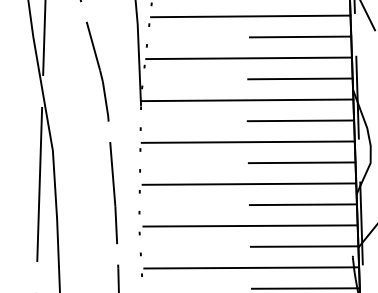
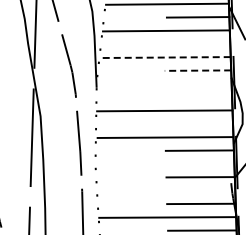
line: (299, 36) -> (197, 43), removed
line: (247, 58) -> (164, 57), solid -> dashed
line: (299, 78) -> (197, 70), solid -> dashed
line: (246, 99) -> (163, 83), removed
line: (299, 121) -> (197, 97), removed
line: (301, 162) -> (198, 123), removed
line: (250, 224) -> (166, 163), removed
line: (250, 267) -> (166, 190), removed

